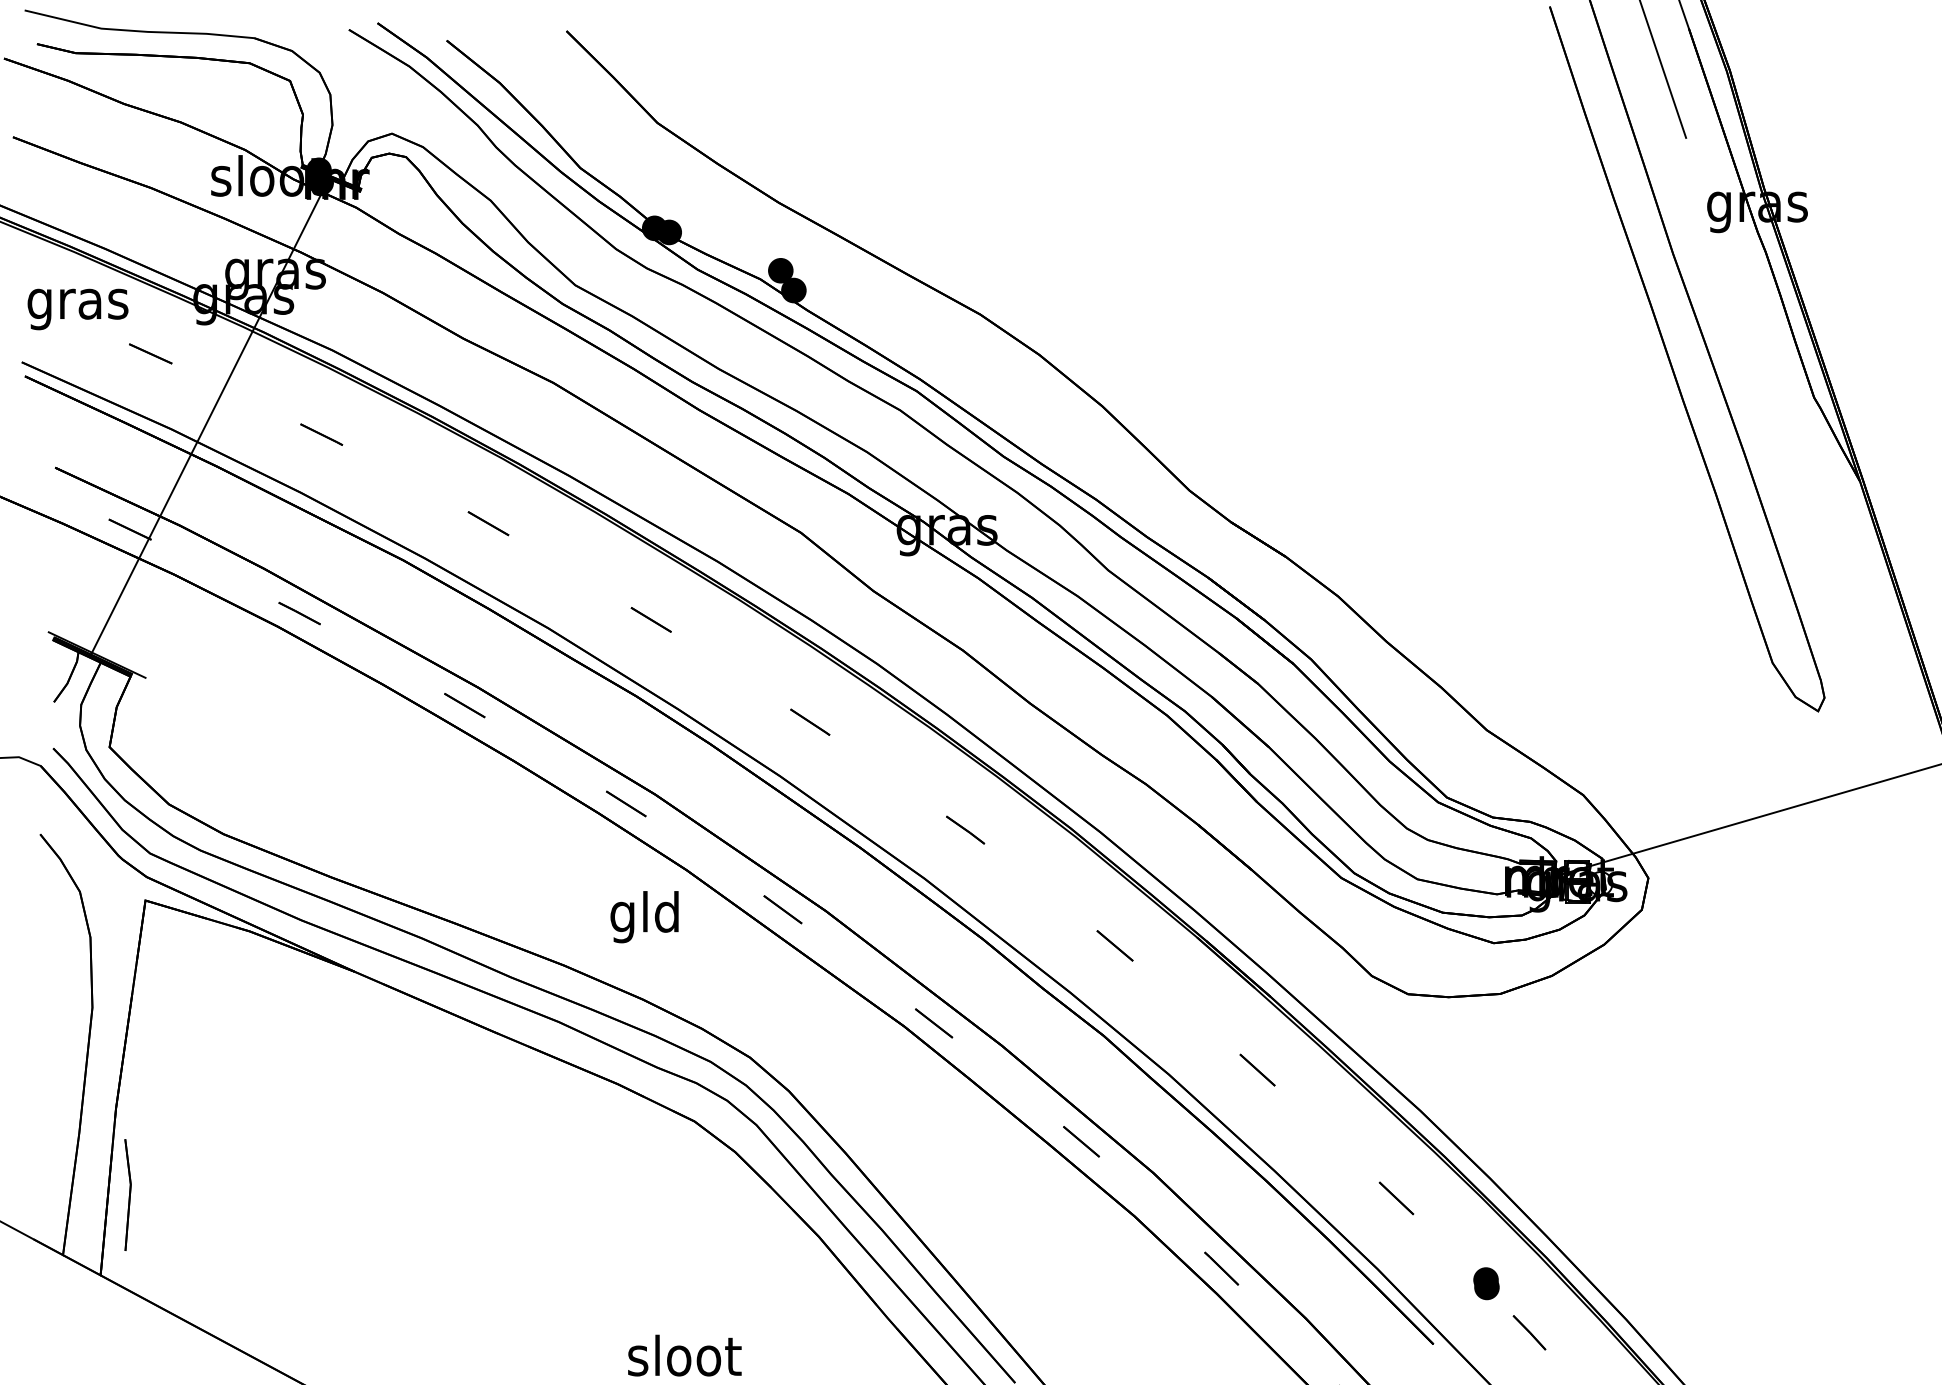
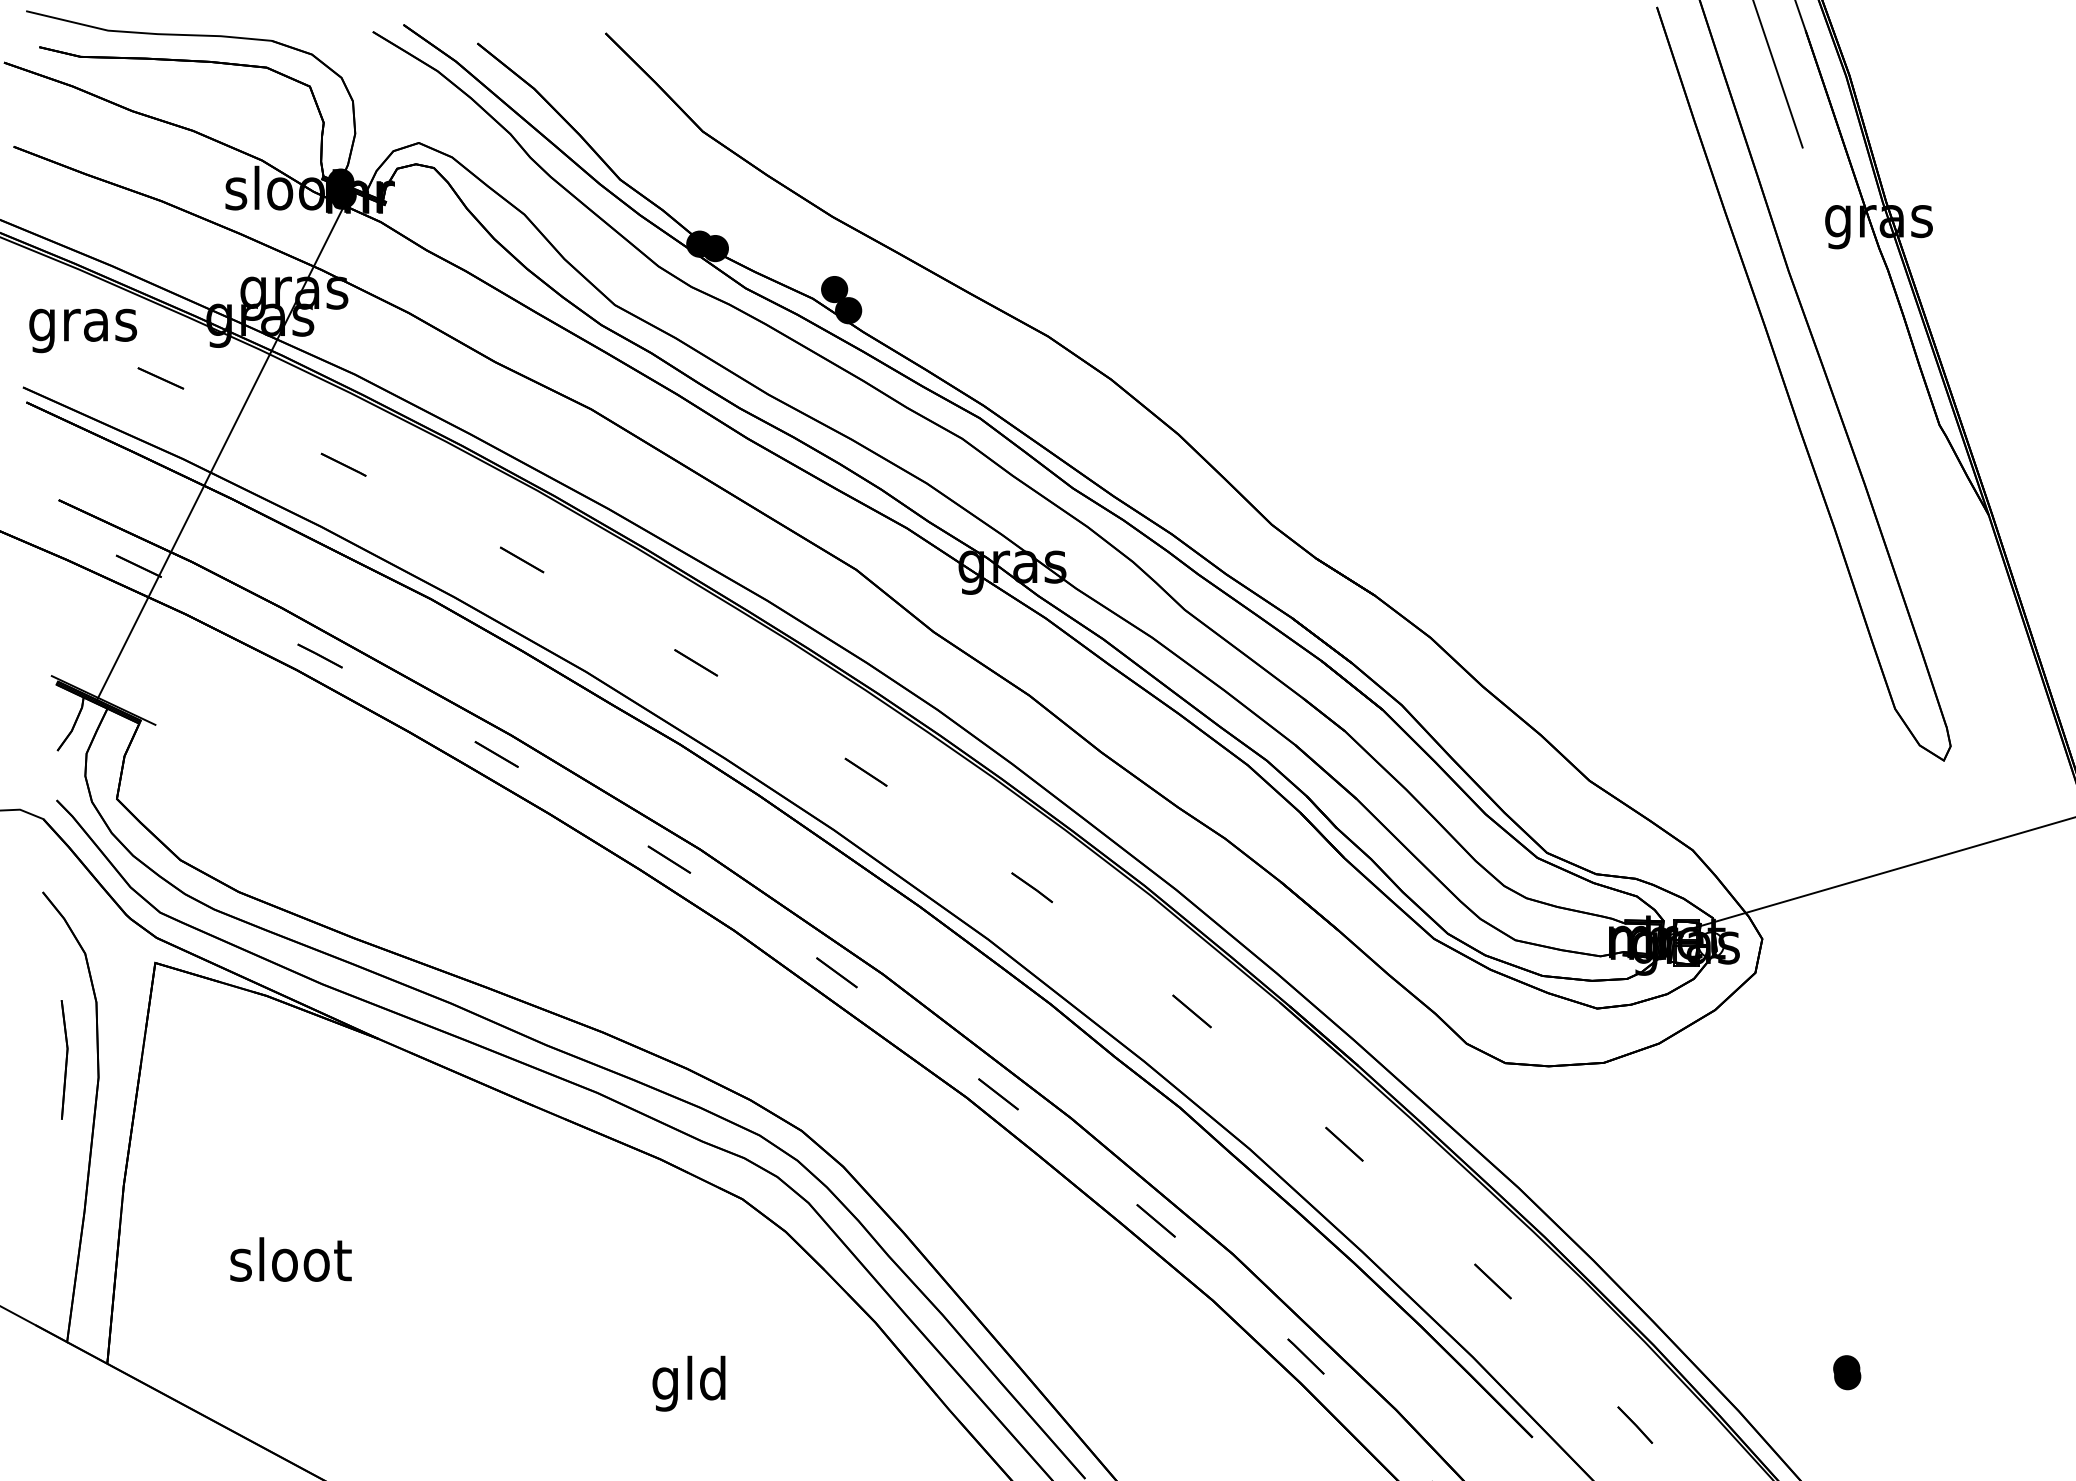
text: (644, 916) -> (688, 1383), moved
part: (127, 1194) -> (64, 1059), moved
part: (1486, 1283) -> (1847, 1372), moved
text: (684, 1355) -> (290, 1259), moved

